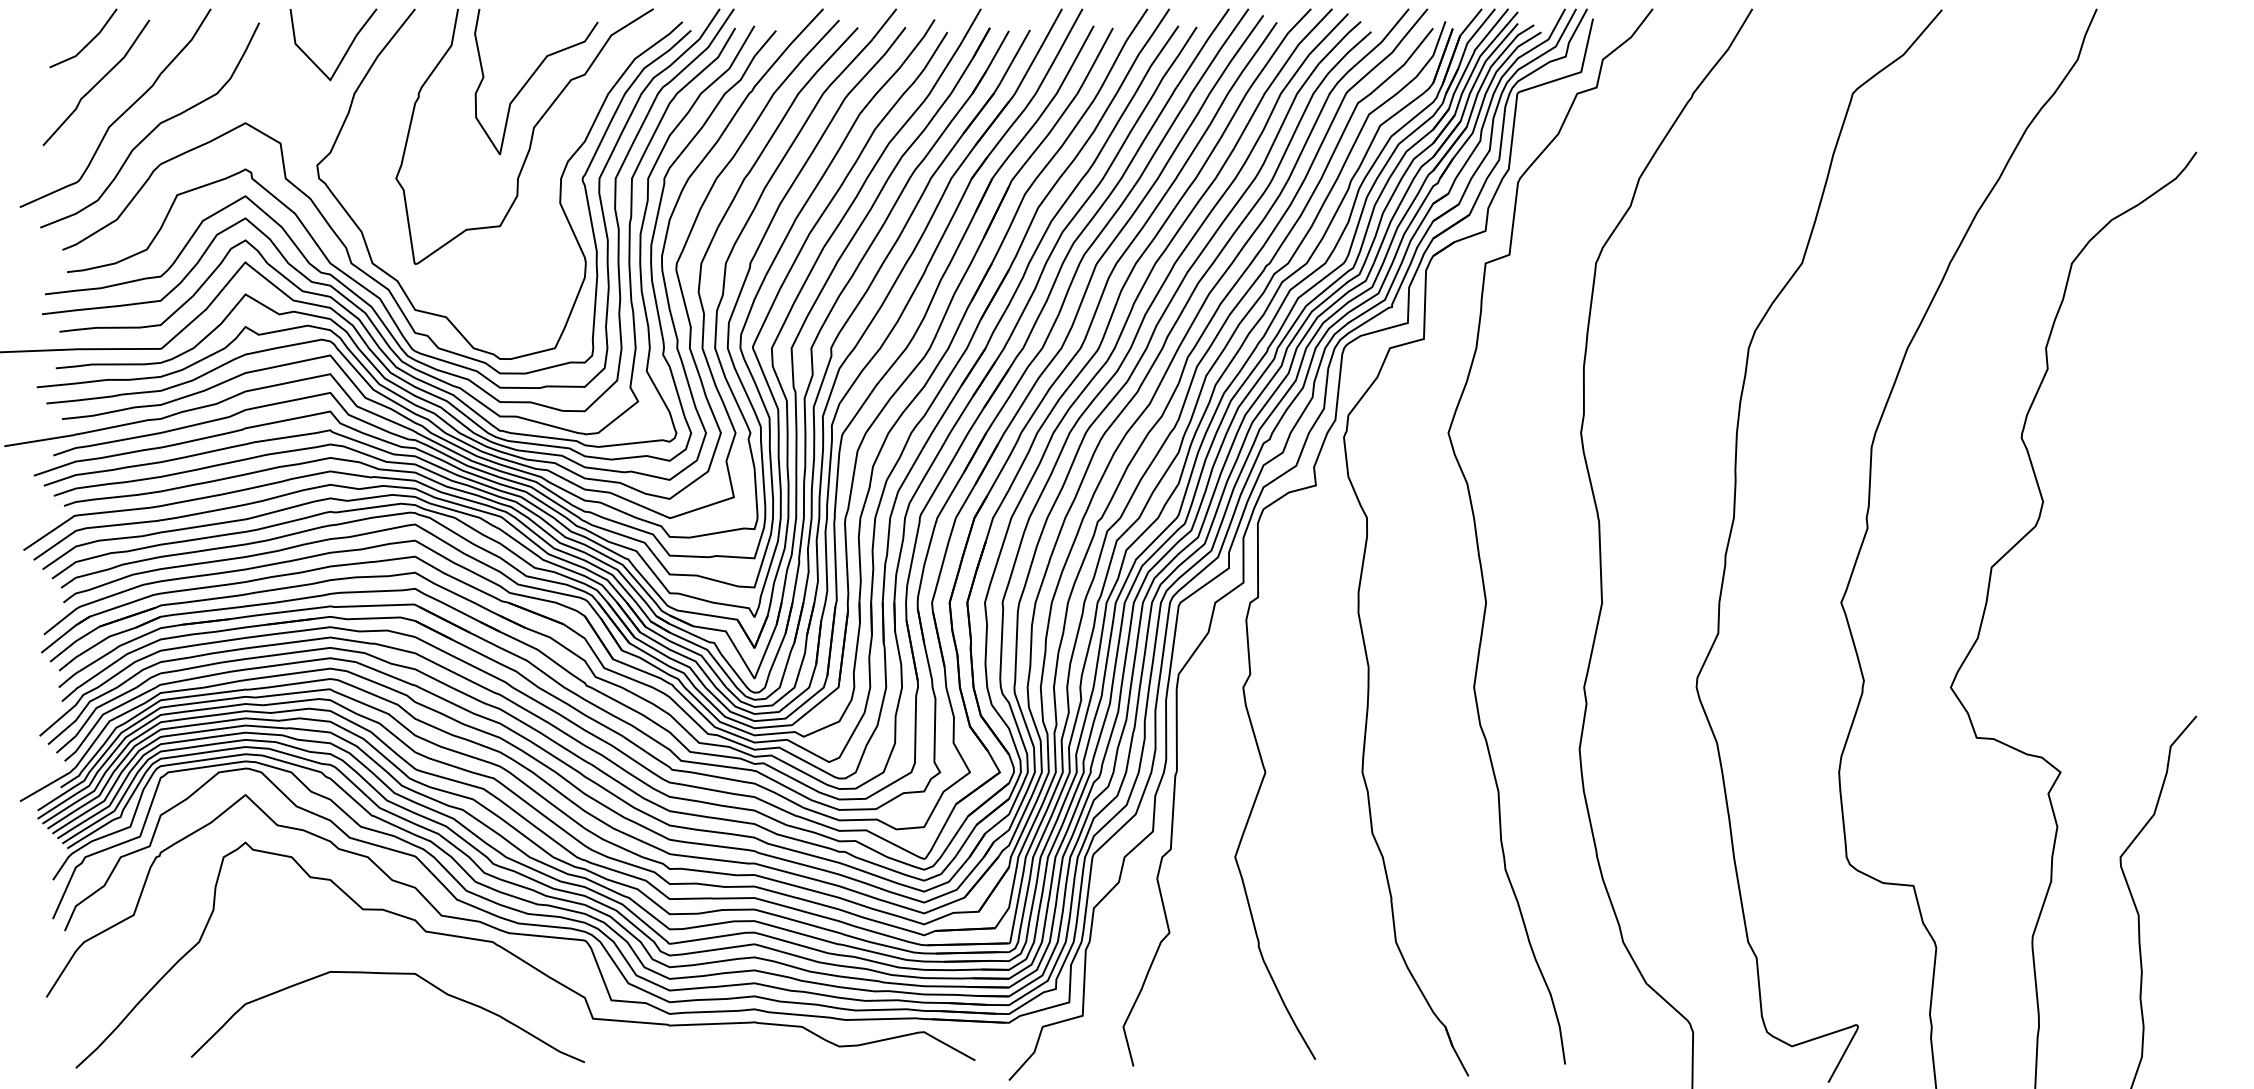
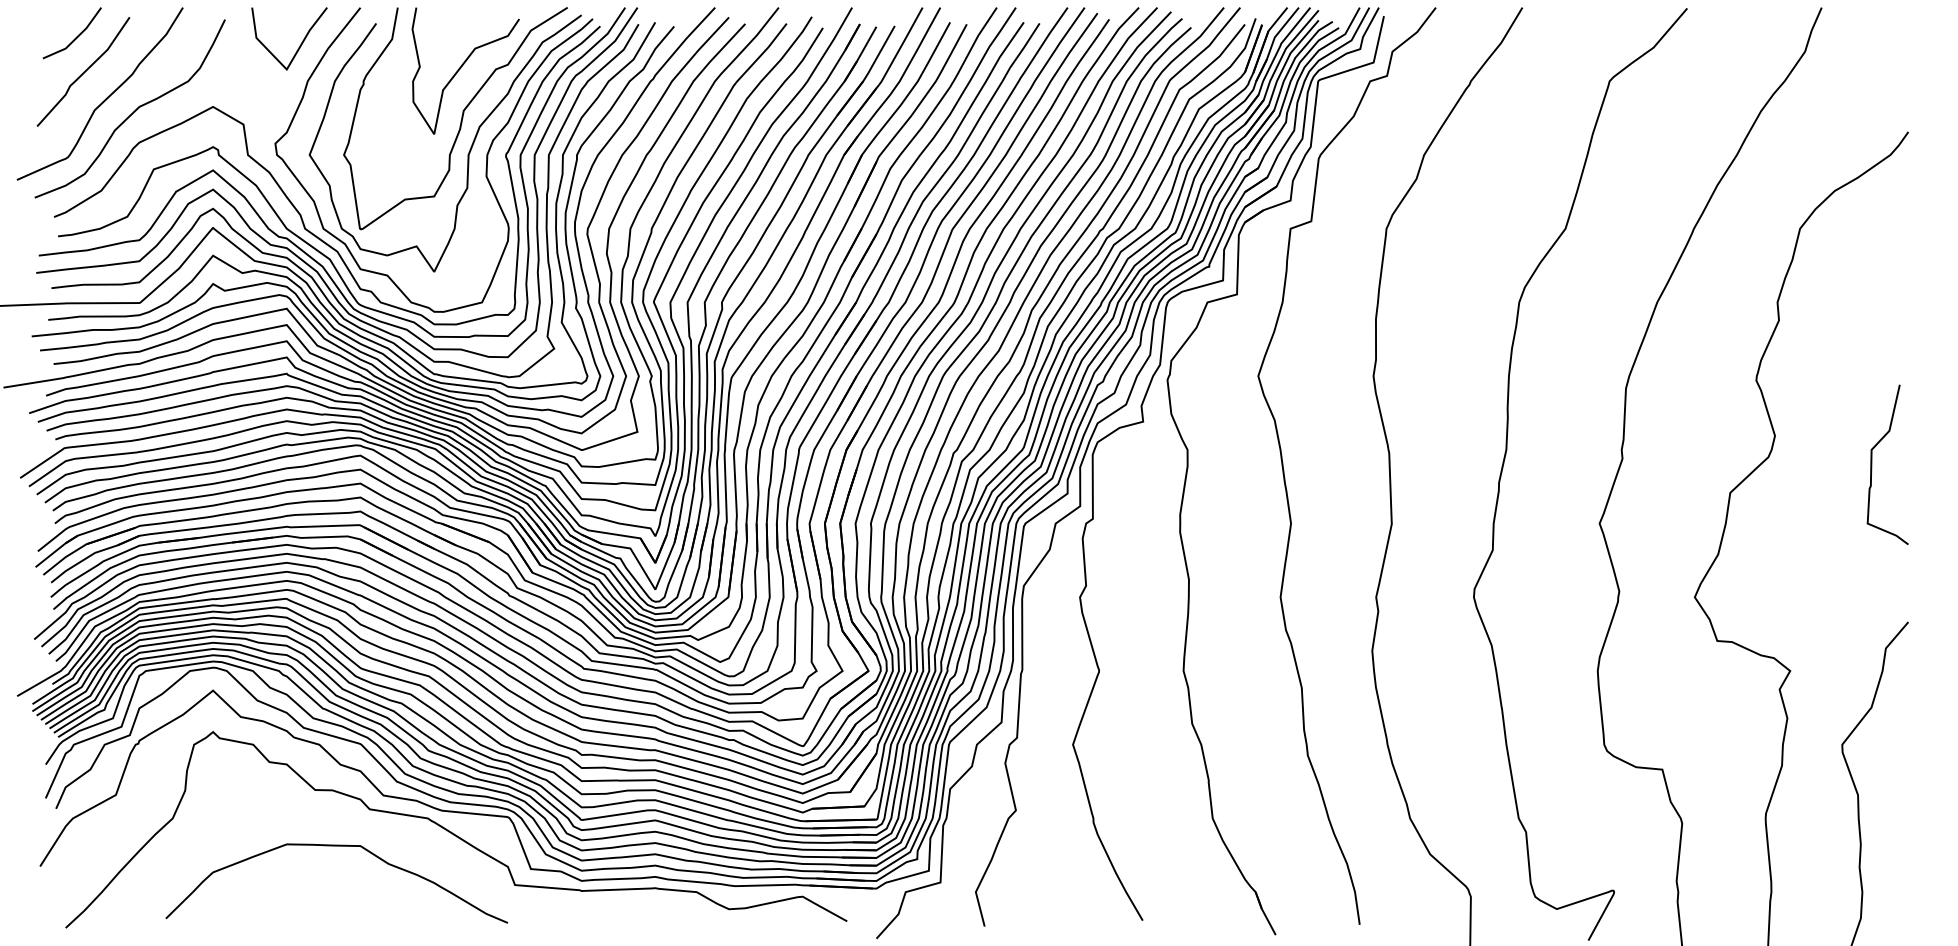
curve: (539, 175) -> (468, 152), added
curve: (2154, 535) -> (1871, 465), added

